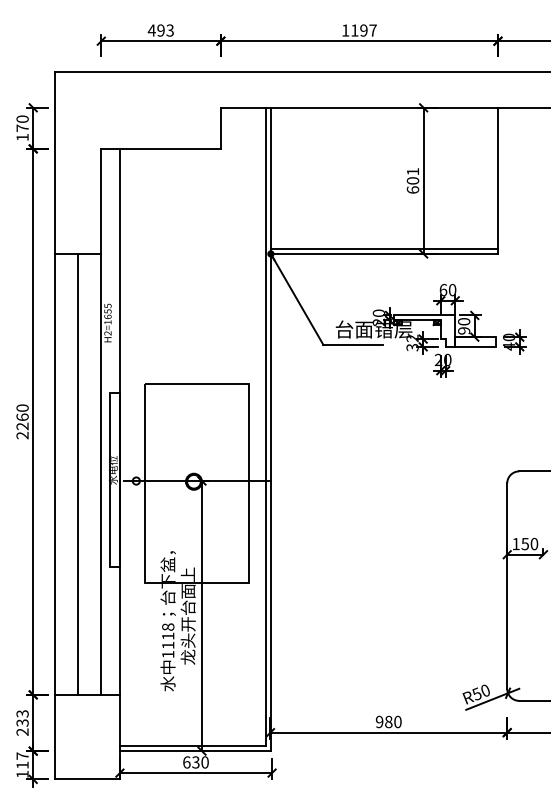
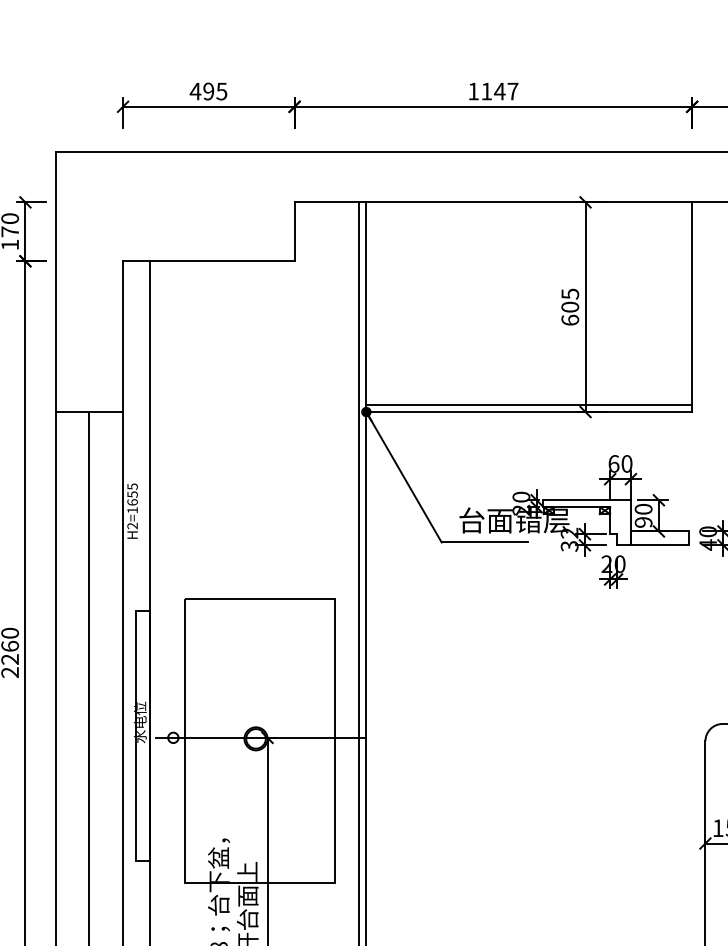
text: (169, 29) -> (220, 90), 493 -> 495
text: (363, 30) -> (499, 91), 1197 -> 1147
text: (413, 171) -> (570, 293), 601 -> 605

